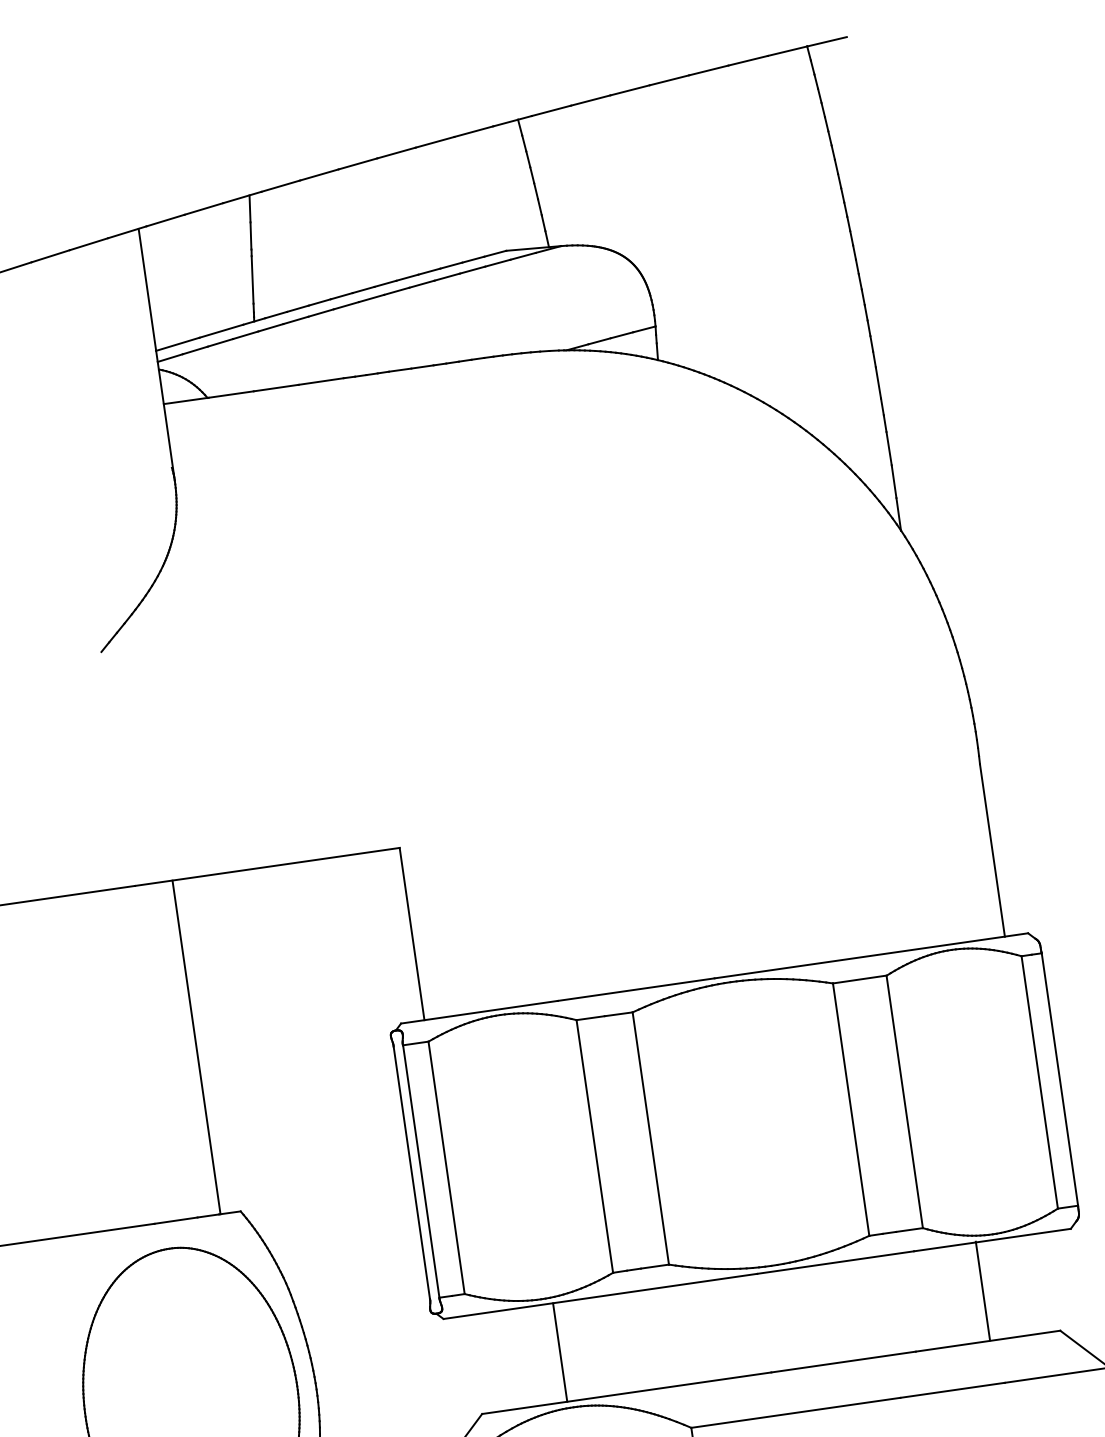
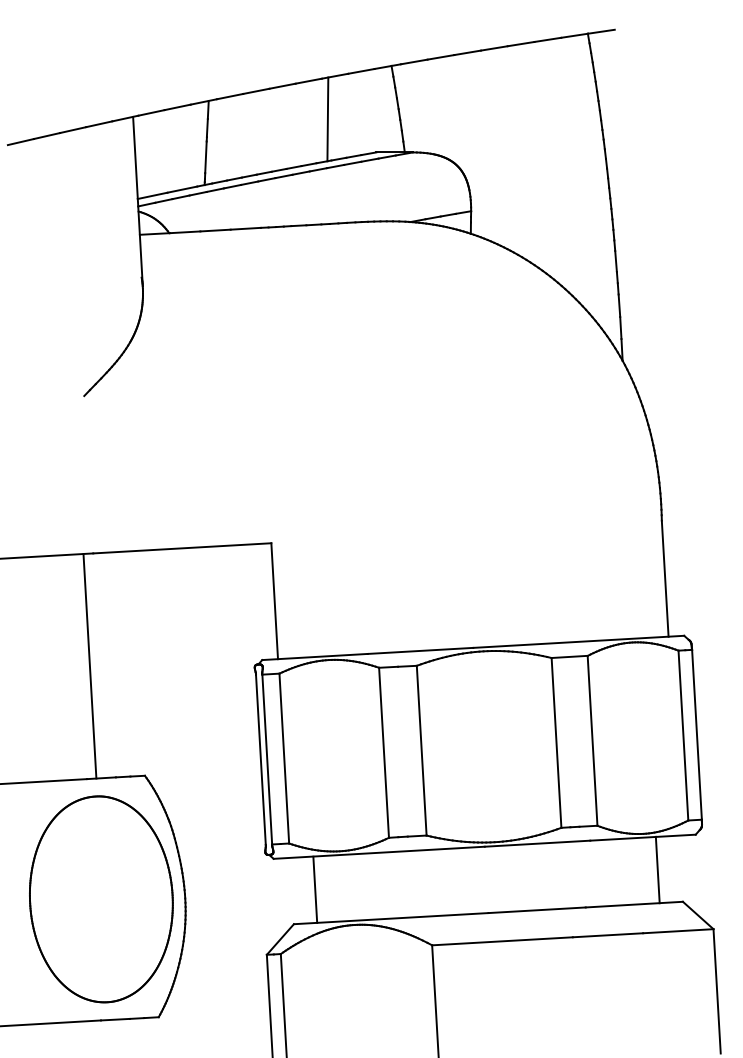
line: (429, 207) -> (327, 119), added
line: (195, 1047) -> (89, 666), moved
line: (982, 1290) -> (657, 869), moved
line: (560, 1352) -> (315, 889), moved

